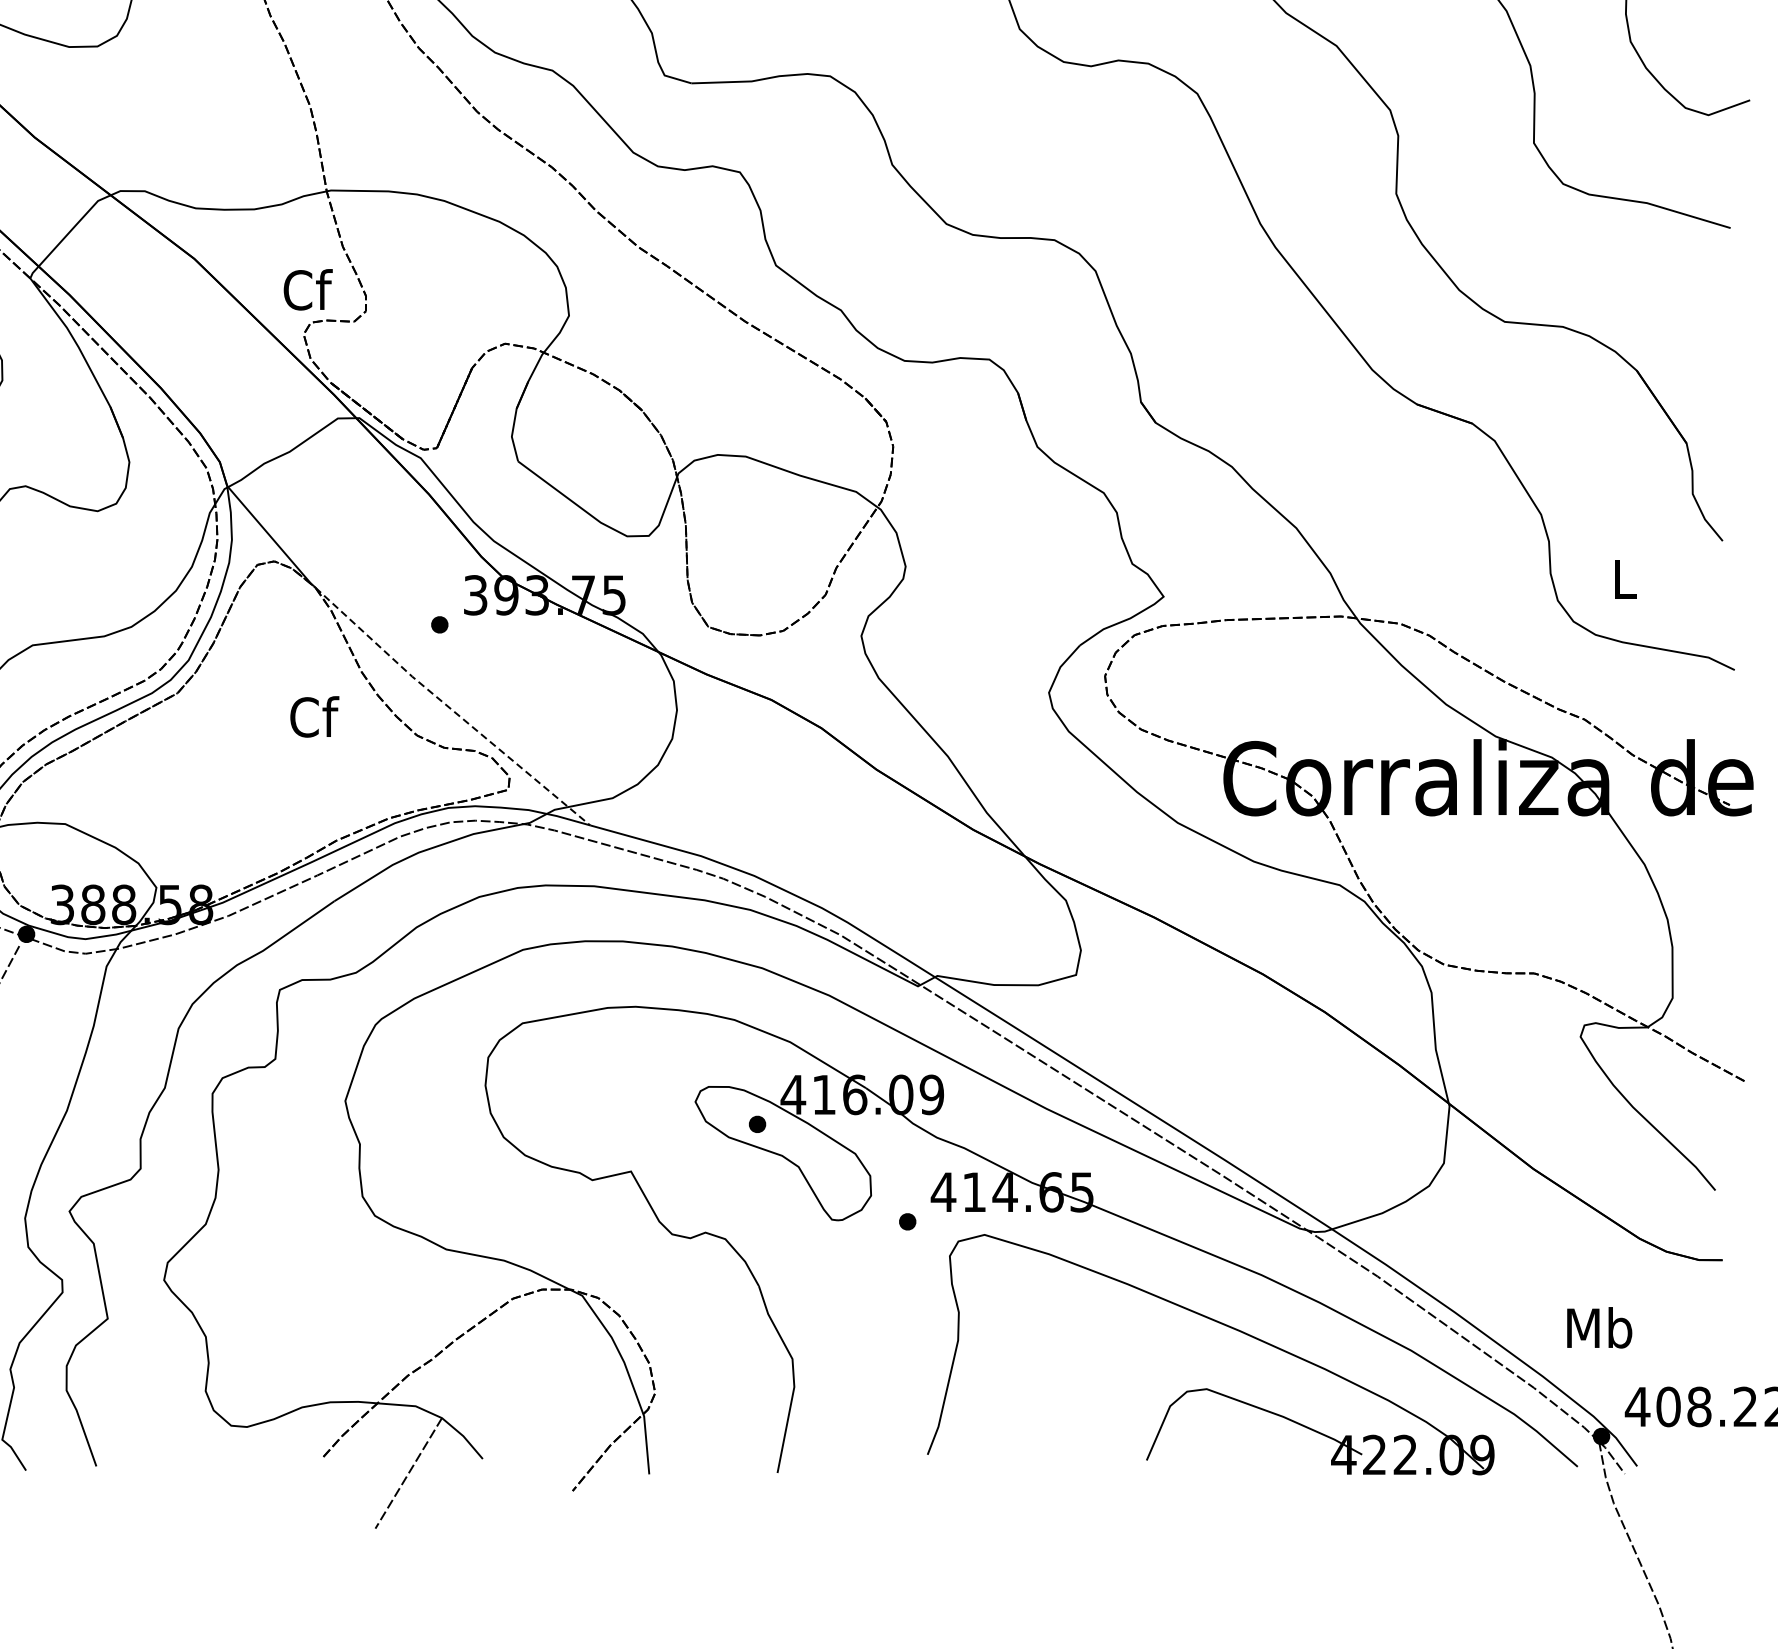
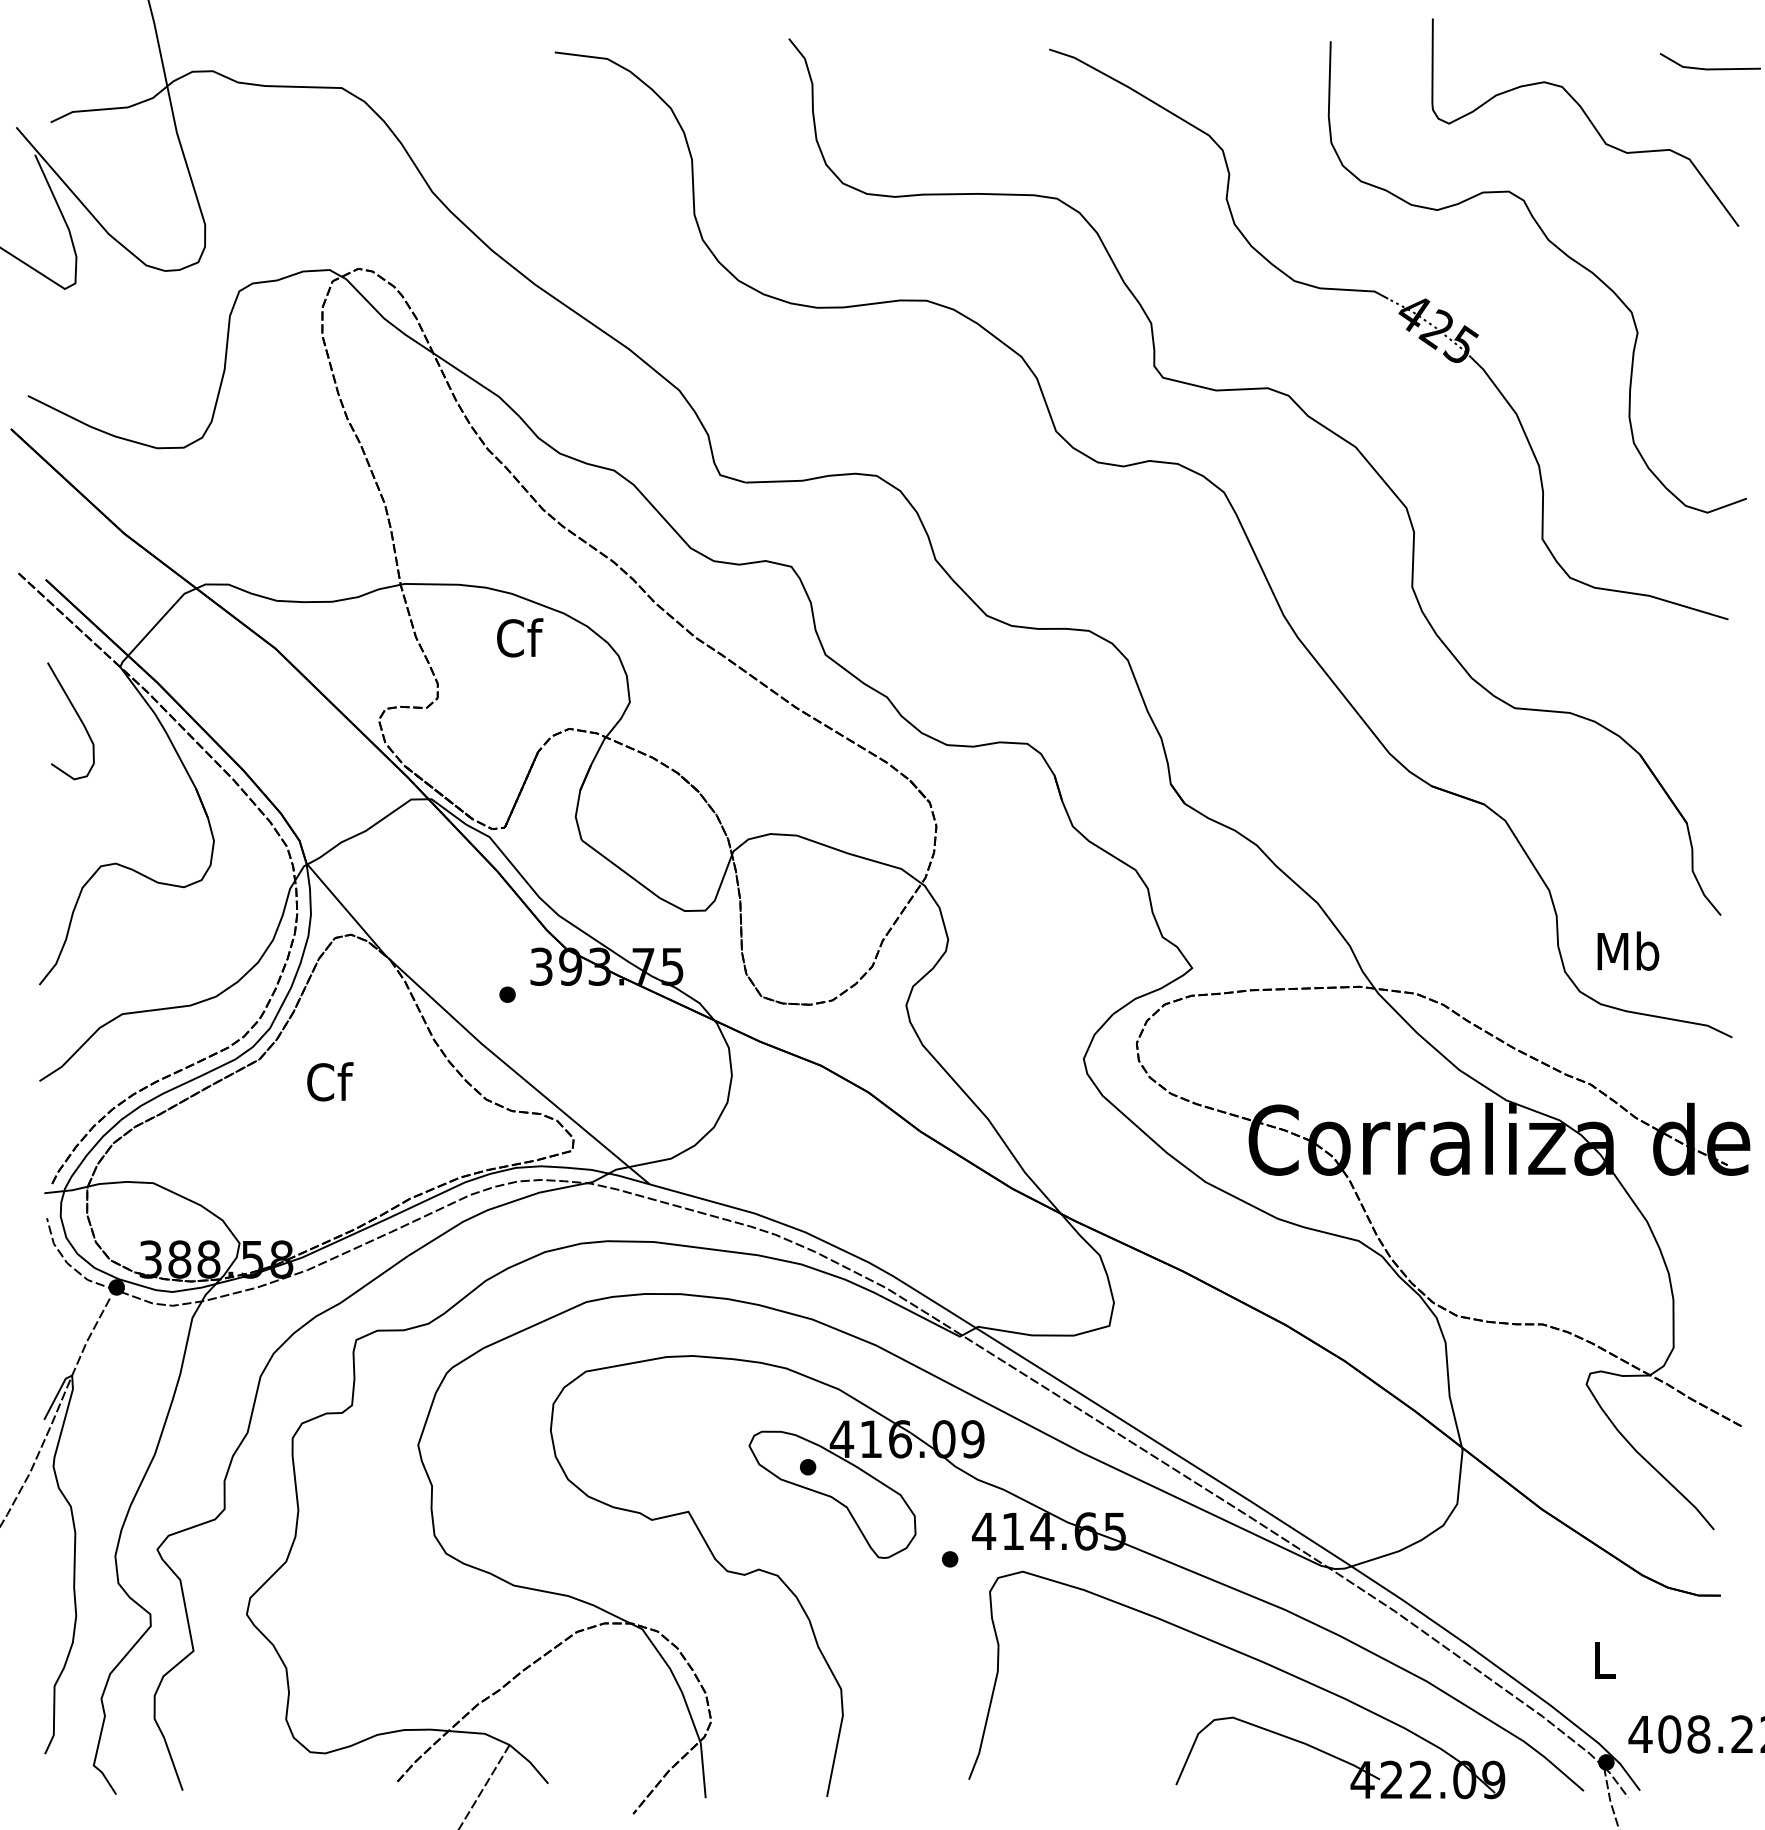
text: (308, 289) -> (520, 637), moved
text: (1624, 578) -> (1628, 950), L -> Mb
line: (450, 708) -> (517, 1073), dashed -> solid
text: (314, 716) -> (330, 1081), moved
text: (1599, 1327) -> (1604, 1659), Mb -> L

